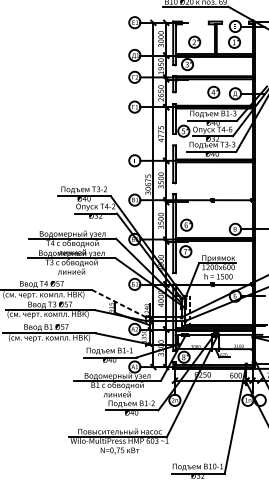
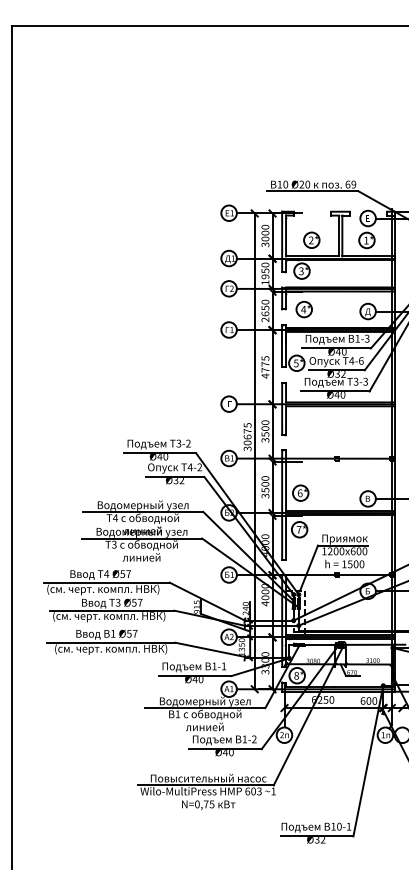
part: (213, 92) -> (303, 309), moved
line: (119, 303) -> (207, 601), dashed -> solid

